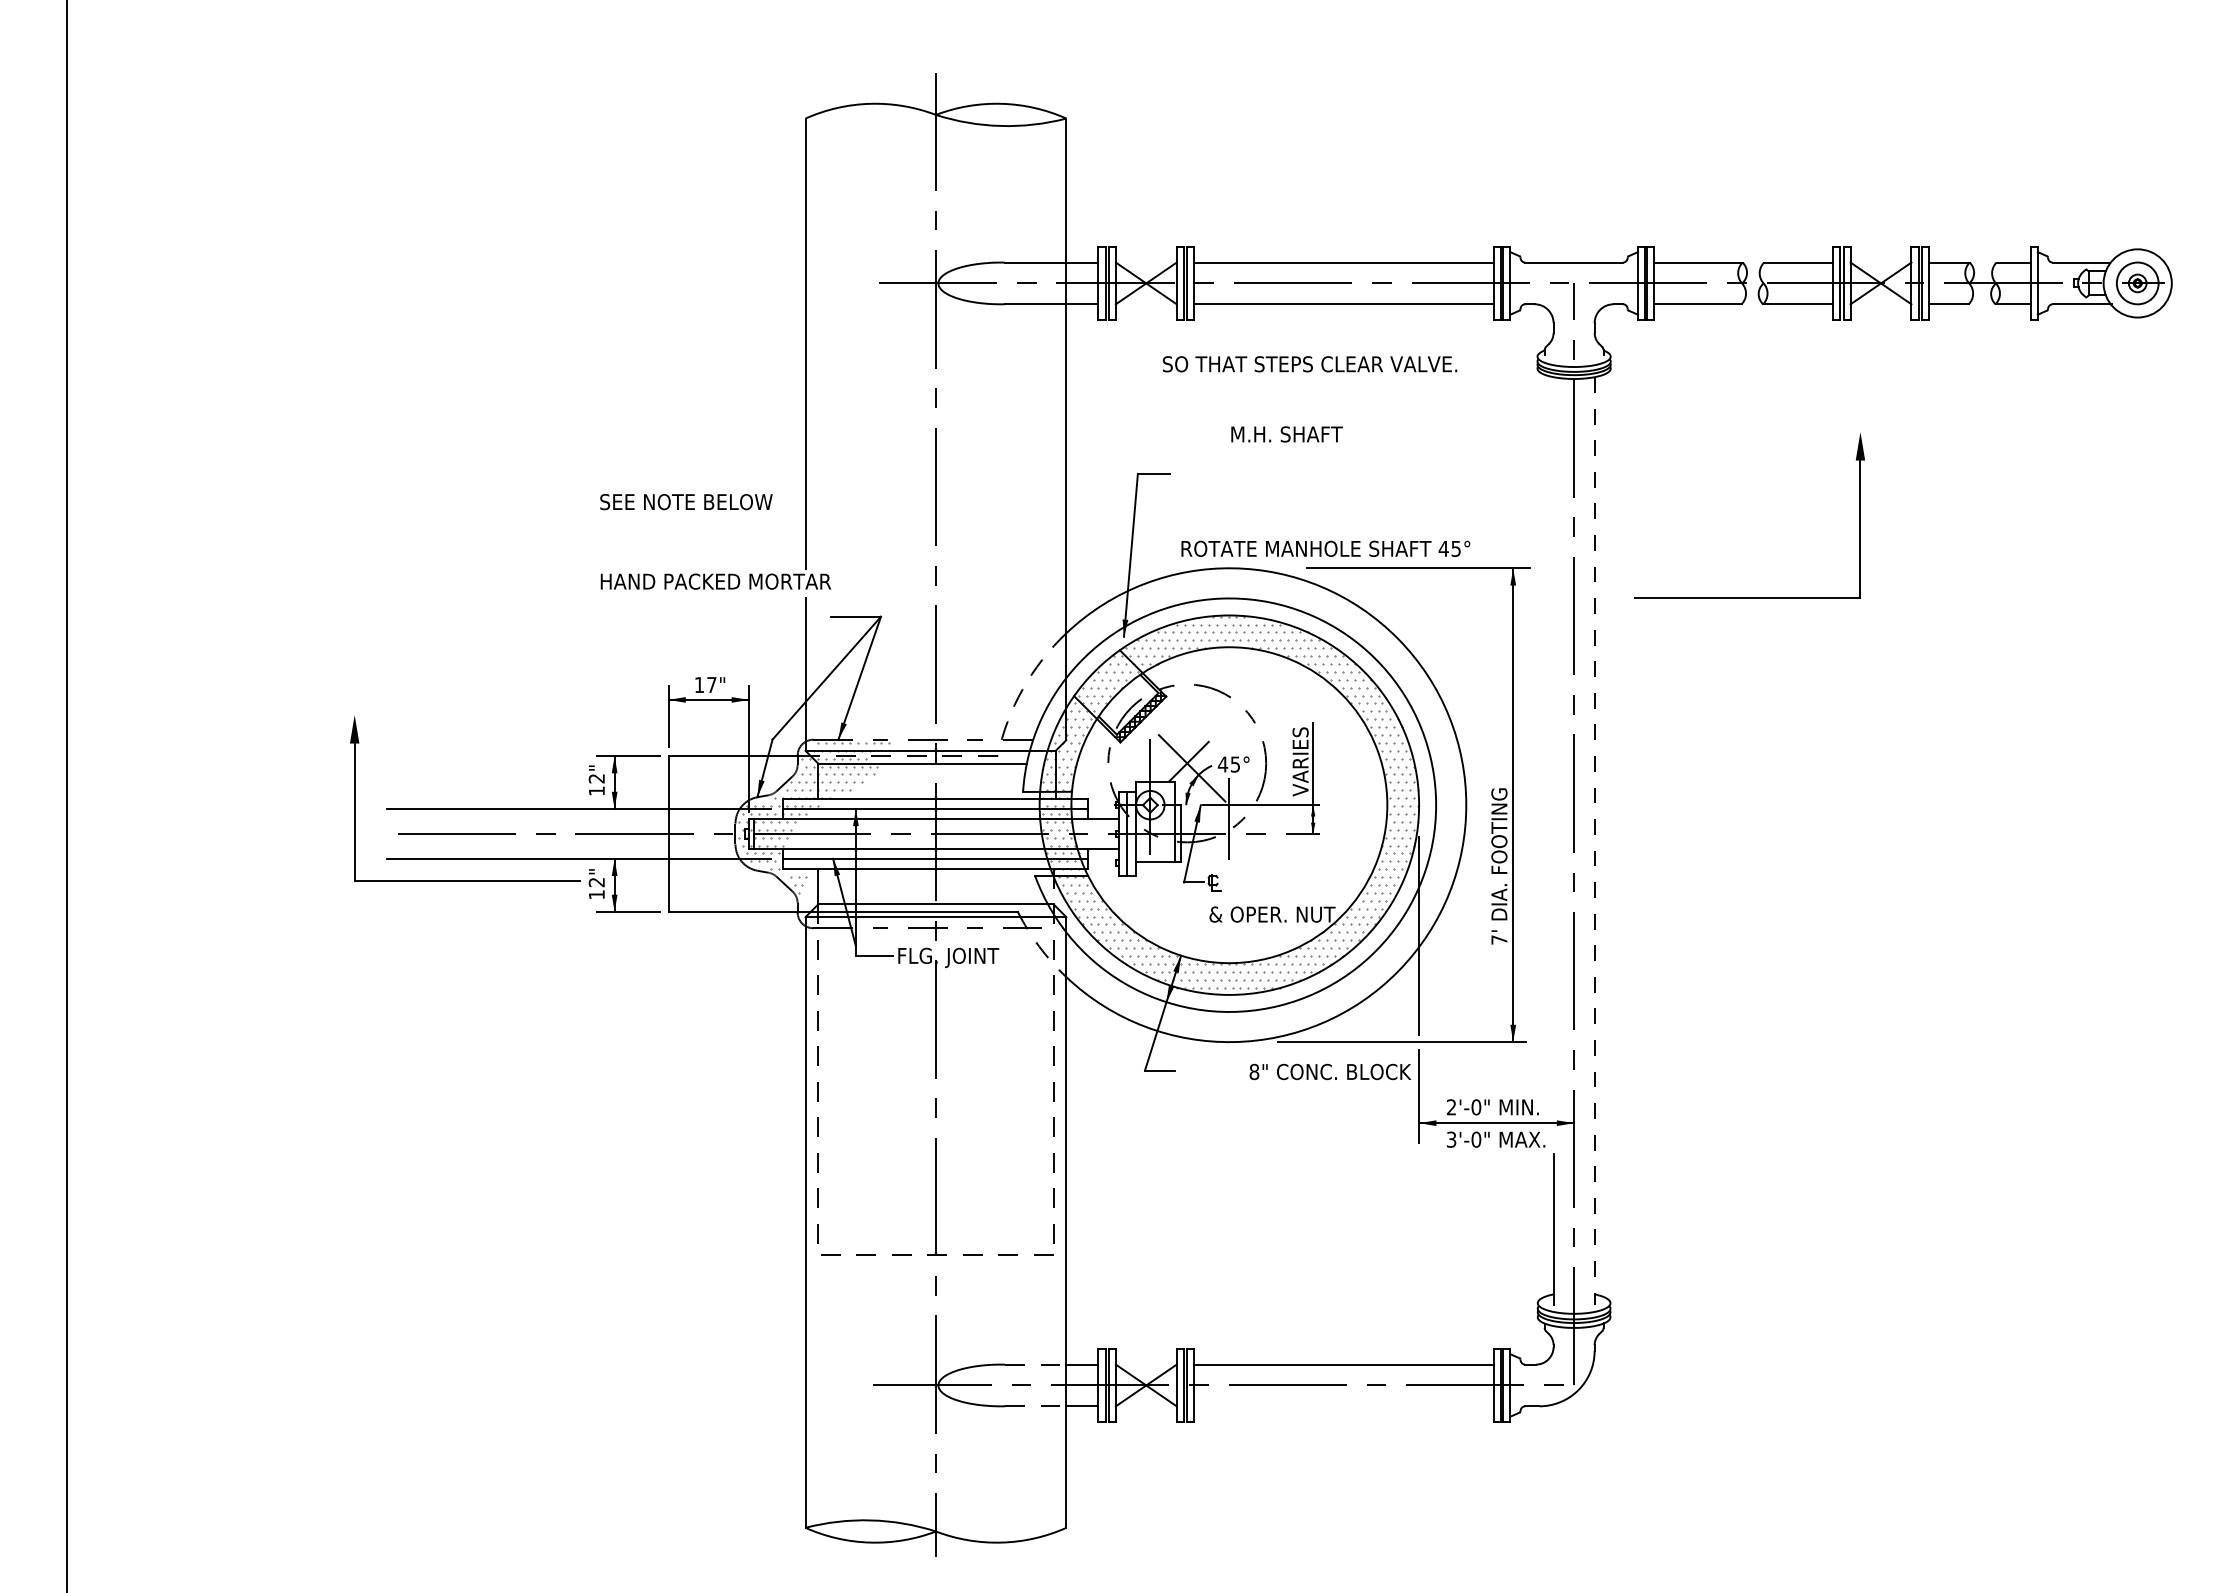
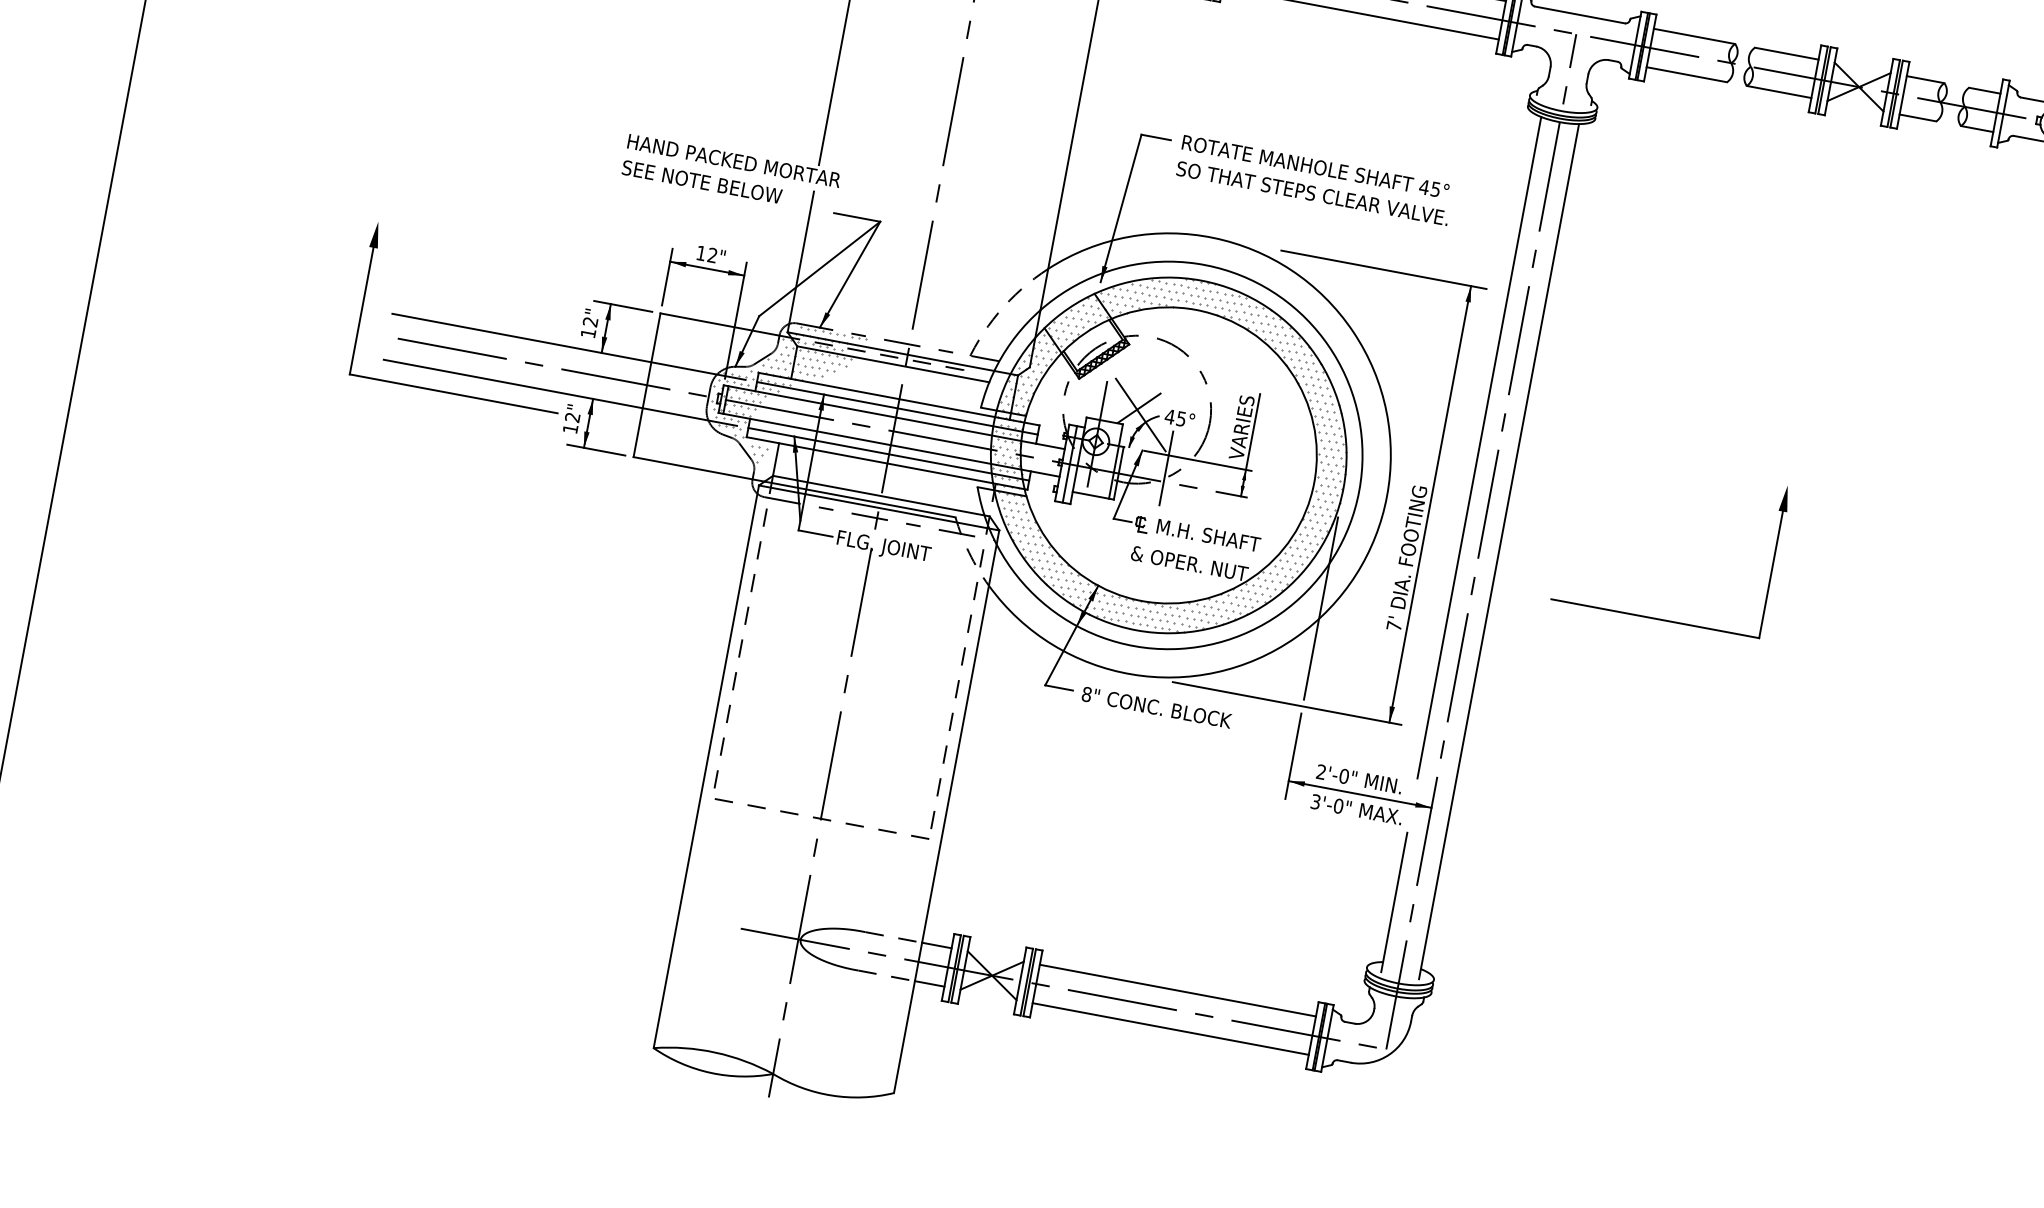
text: (1310, 364) -> (1313, 193), moved
text: (1286, 434) -> (1208, 535), moved
text: (686, 502) -> (702, 182), moved
text: (1325, 548) -> (1315, 166), moved
part: (1749, 597) -> (1657, 618), moved
text: (711, 684) -> (712, 254), 17" -> 12"
line: (1553, 736) -> (1479, 448), added
line: (1594, 841) -> (1498, 551), dashed -> solid
text: (1330, 1071) -> (1157, 707), moved
line: (1343, 1406) -> (1170, 1029), added

